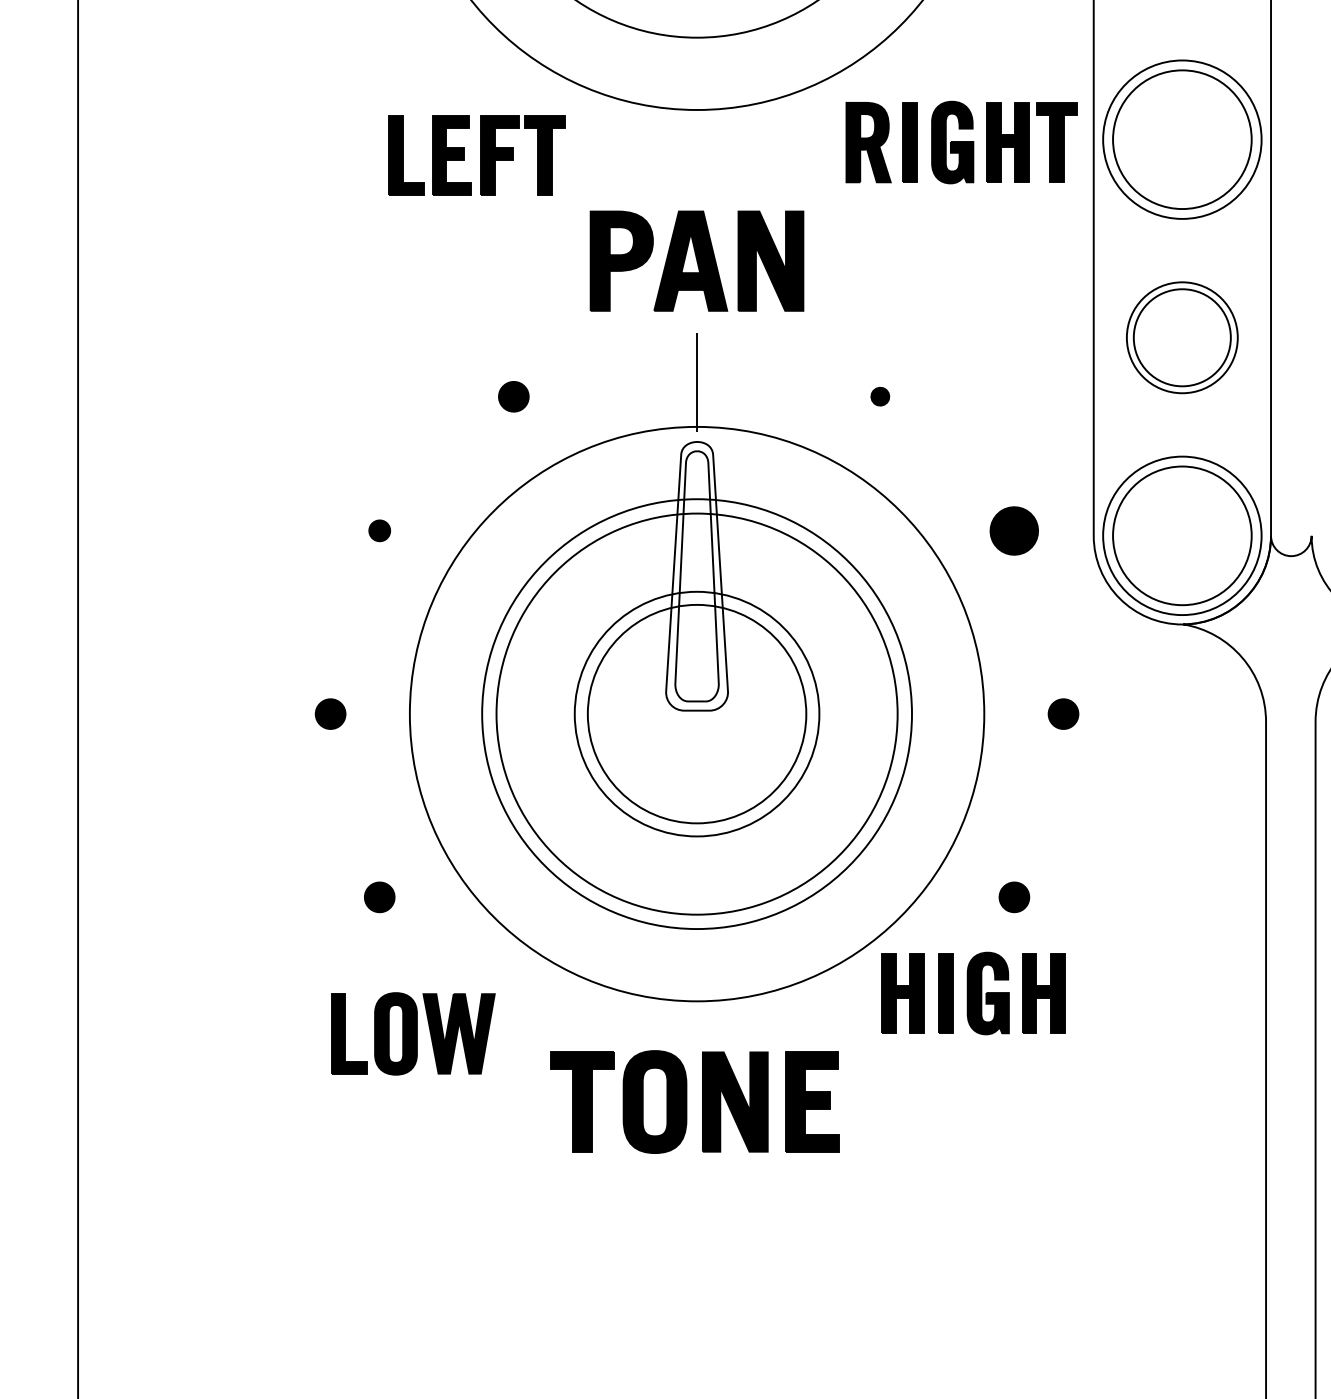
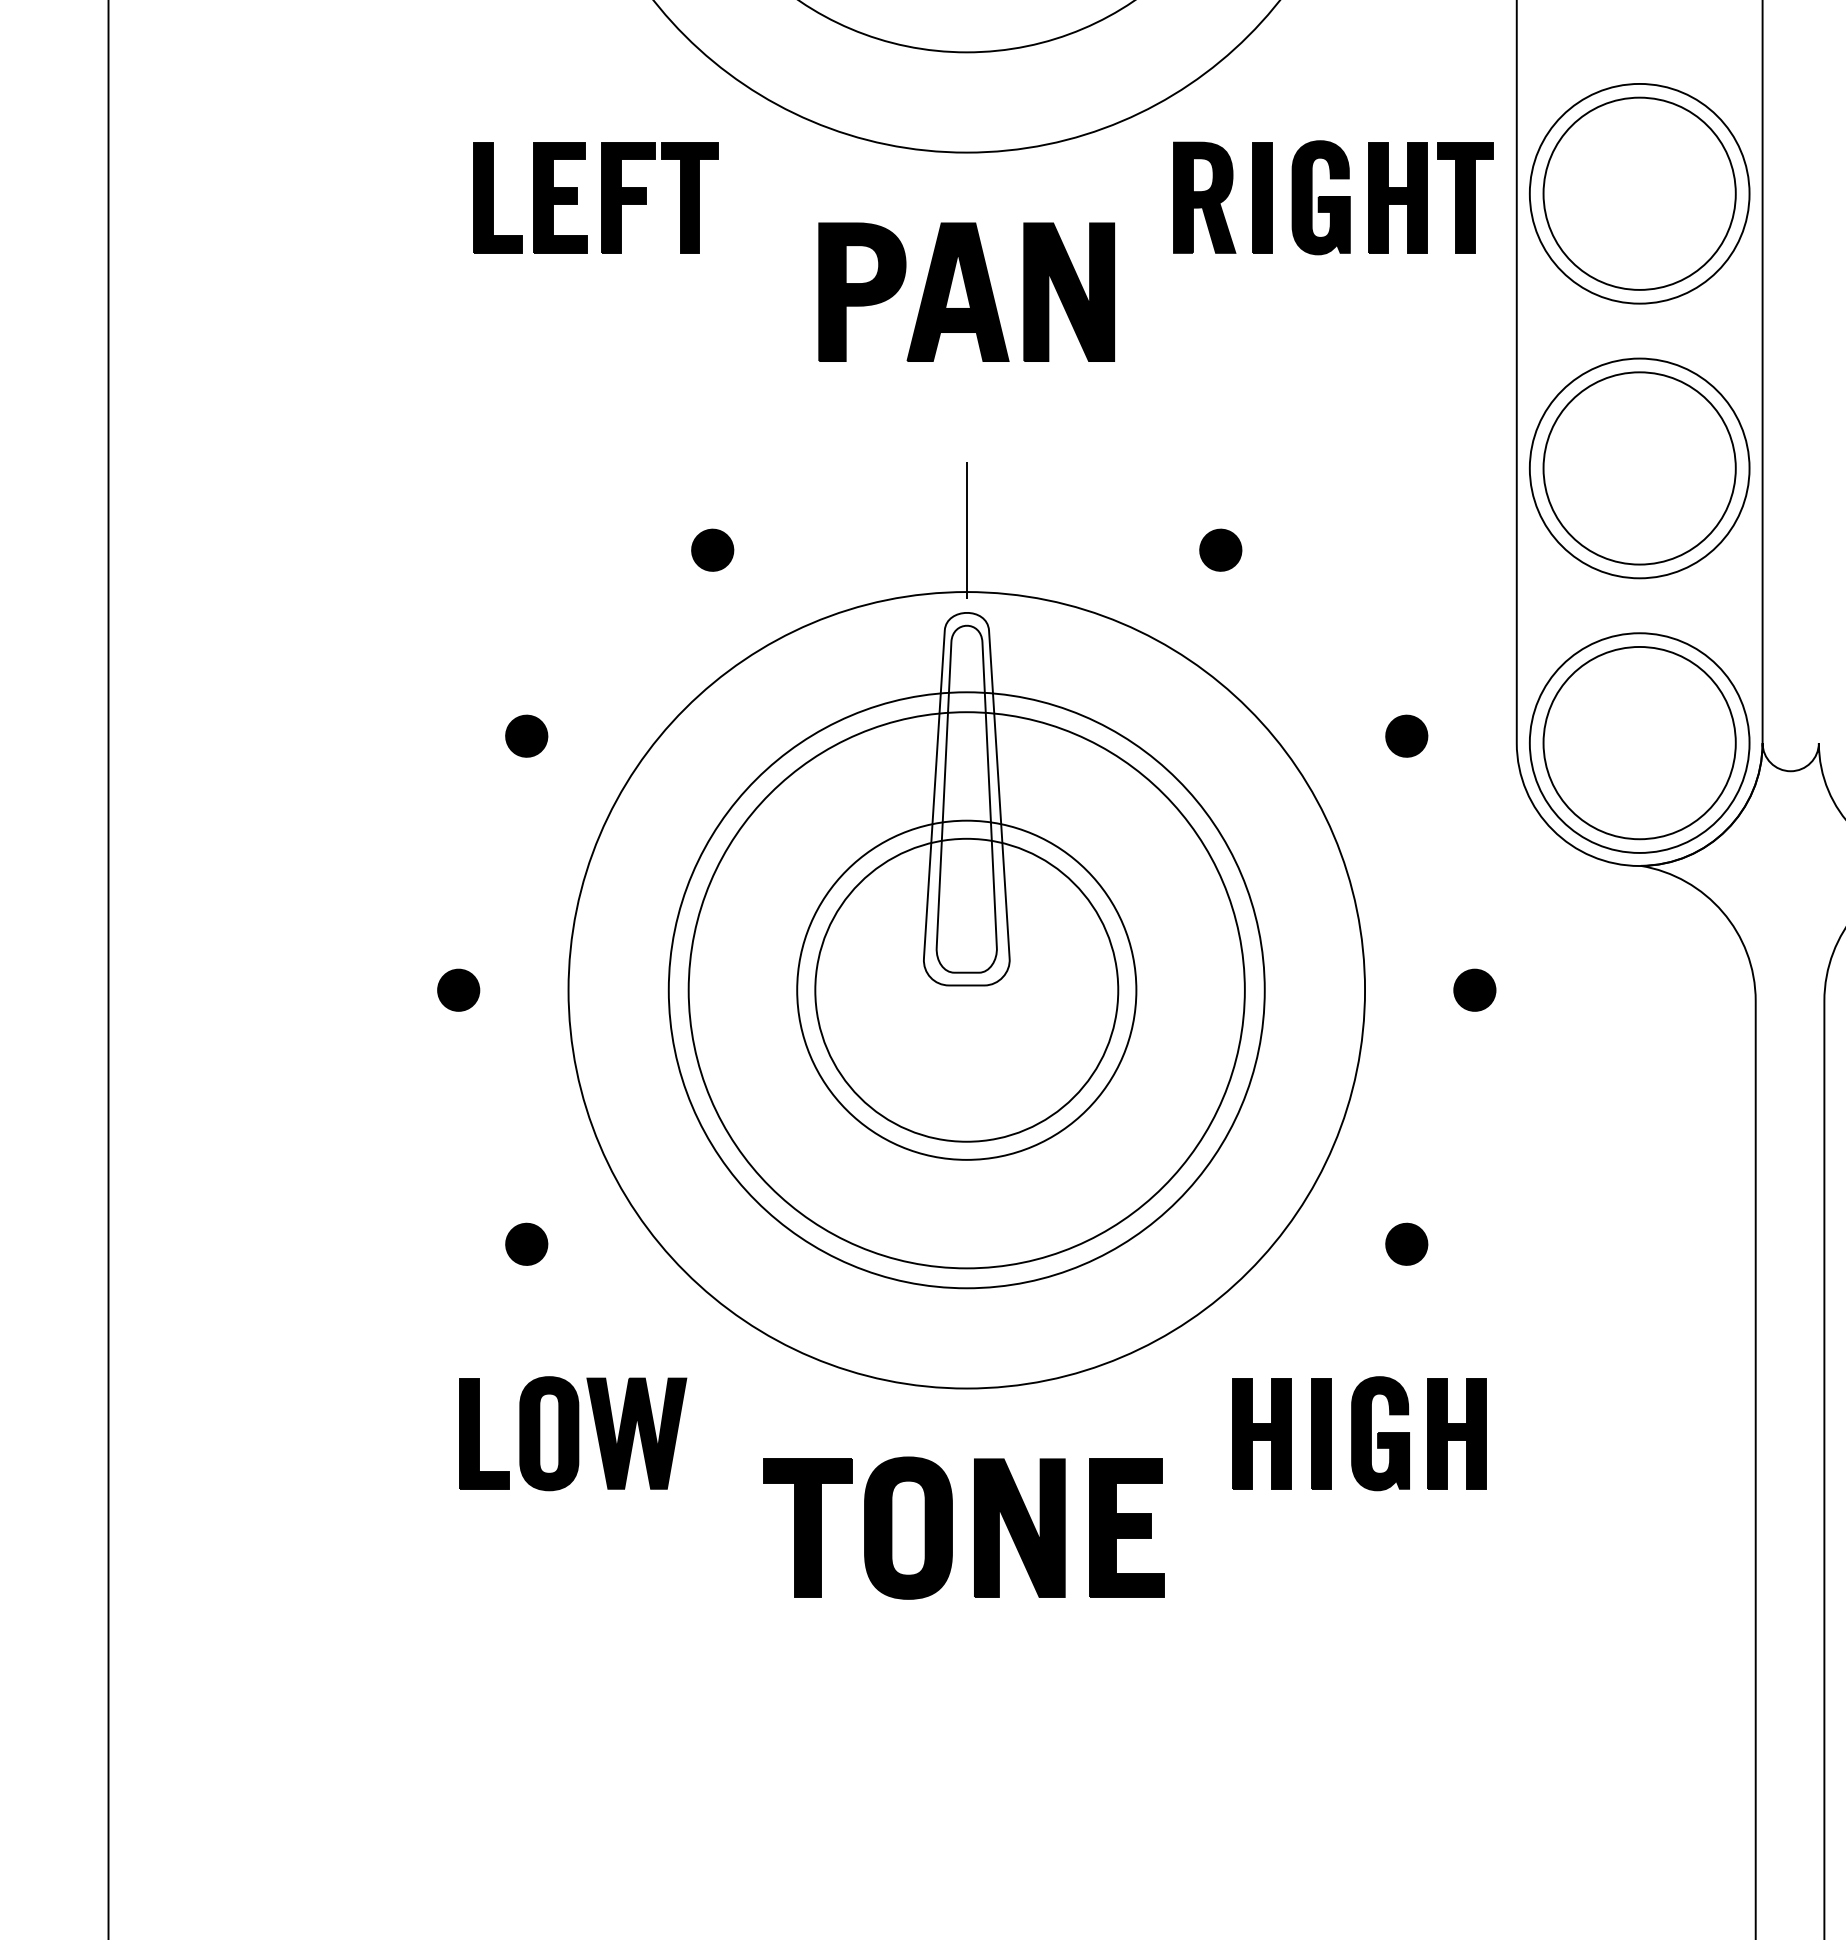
part: (476, 155) -> (595, 197), moved
part: (696, 260) -> (966, 291), moved
part: (1182, 337) -> (1639, 468), size x1.43
part: (880, 396) -> (1220, 549), size x1.67
part: (379, 530) -> (526, 735), size x1.43
part: (1014, 530) -> (1406, 735), size x0.62
part: (973, 993) -> (1359, 1433), moved

